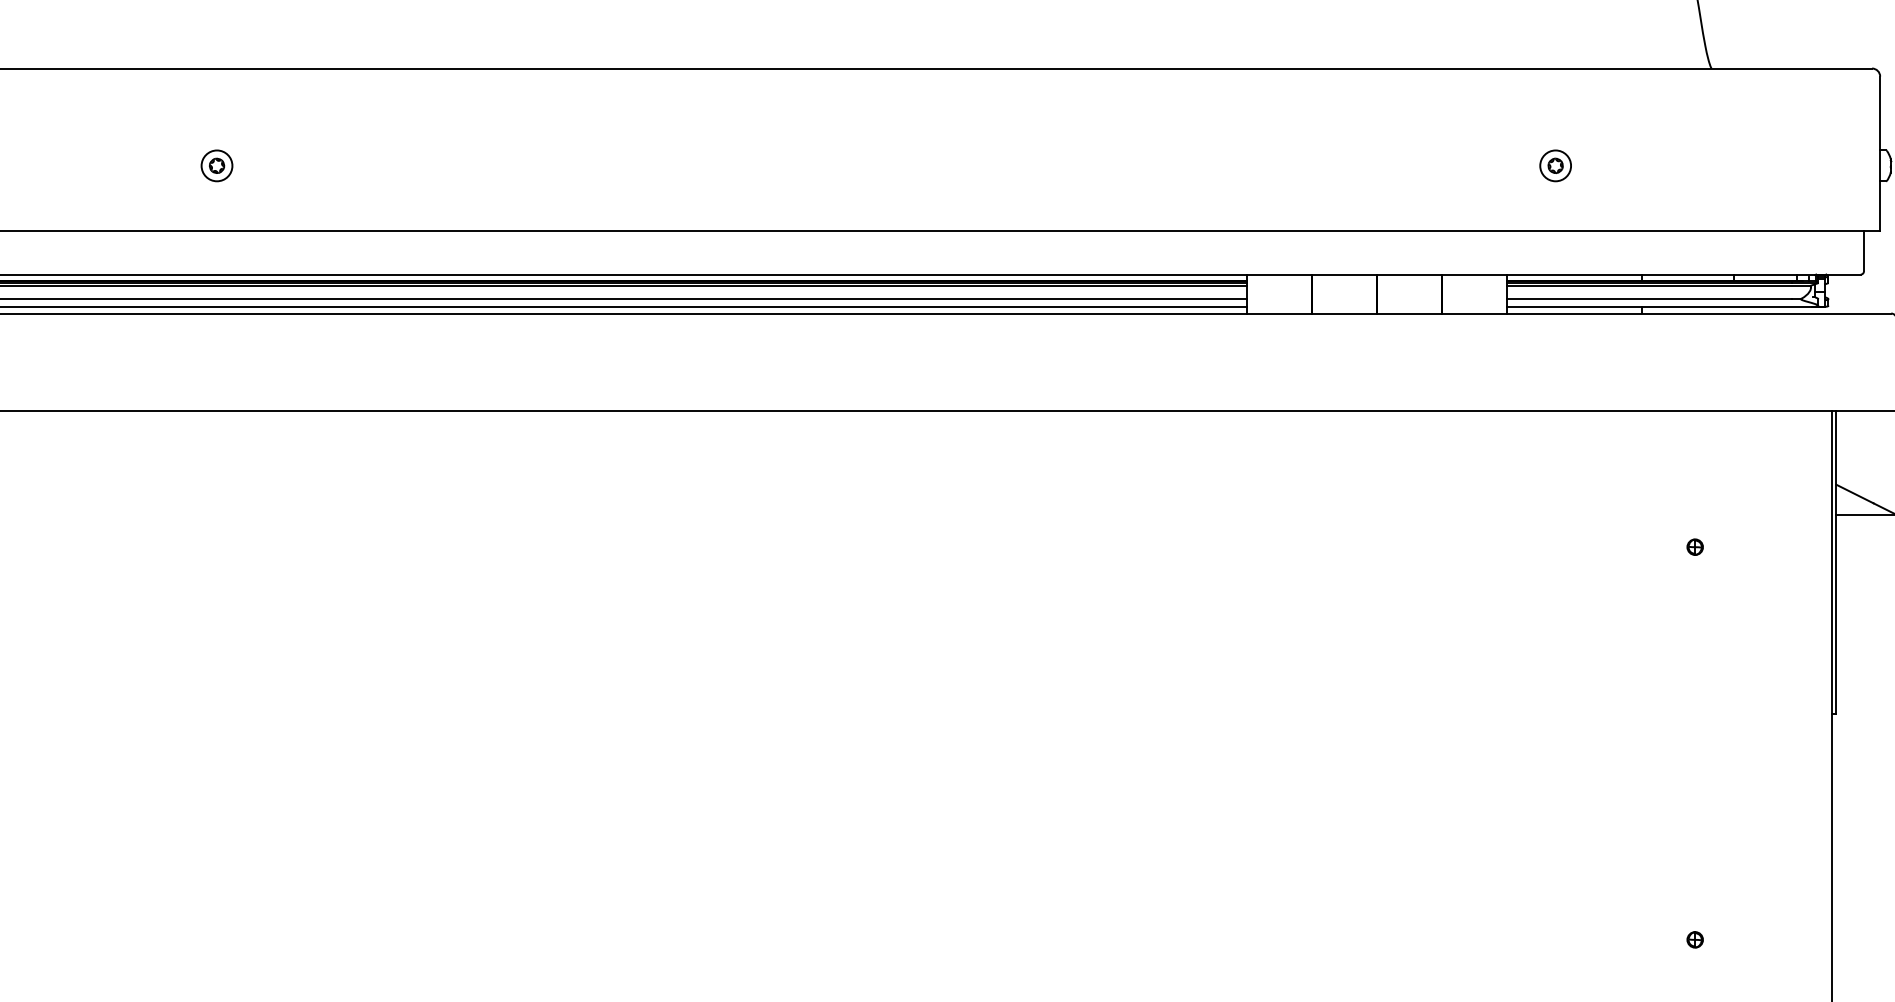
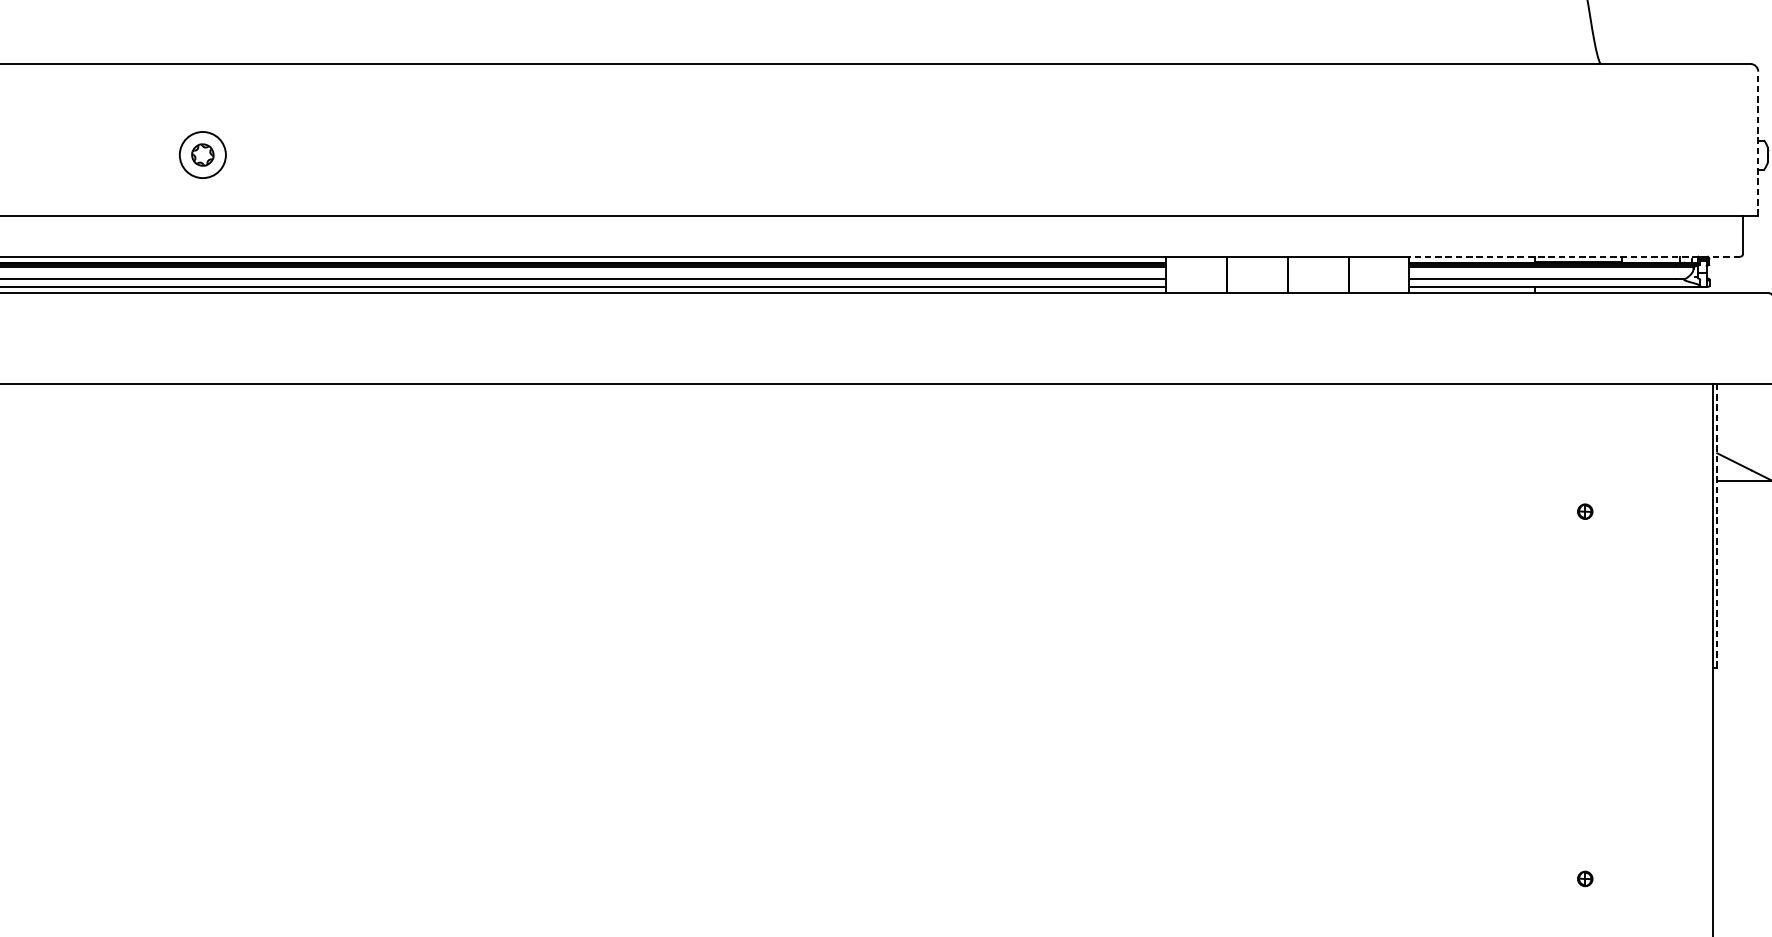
line: (1880, 153) -> (1758, 143), solid -> dashed
part: (216, 165) -> (202, 154), size x1.6
part: (1555, 165) -> (1454, 154), removed
line: (1683, 274) -> (1574, 256), solid -> dashed
line: (1836, 562) -> (1717, 526), solid -> dashed

